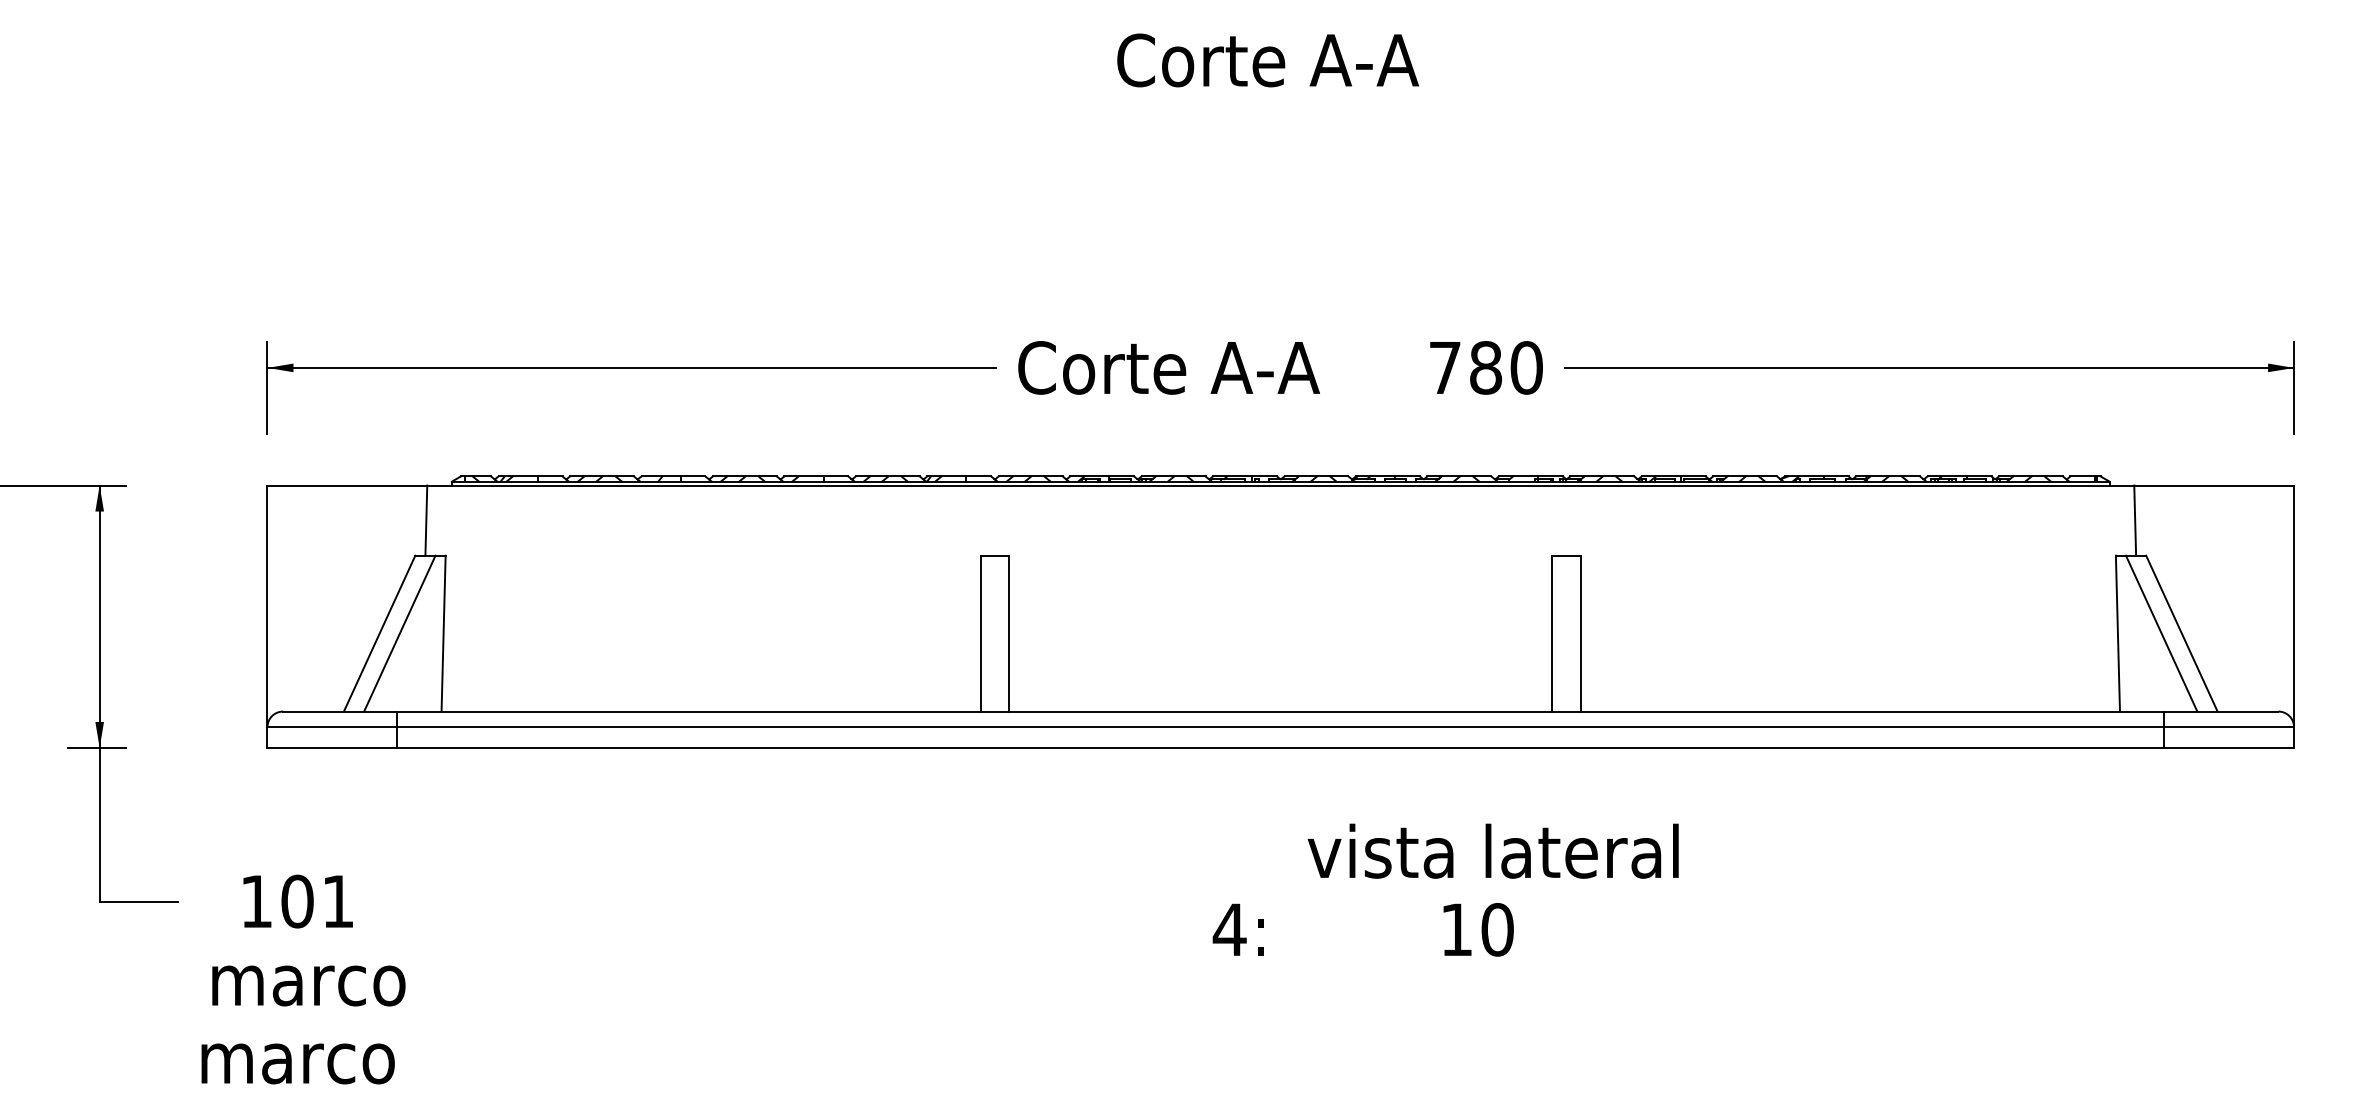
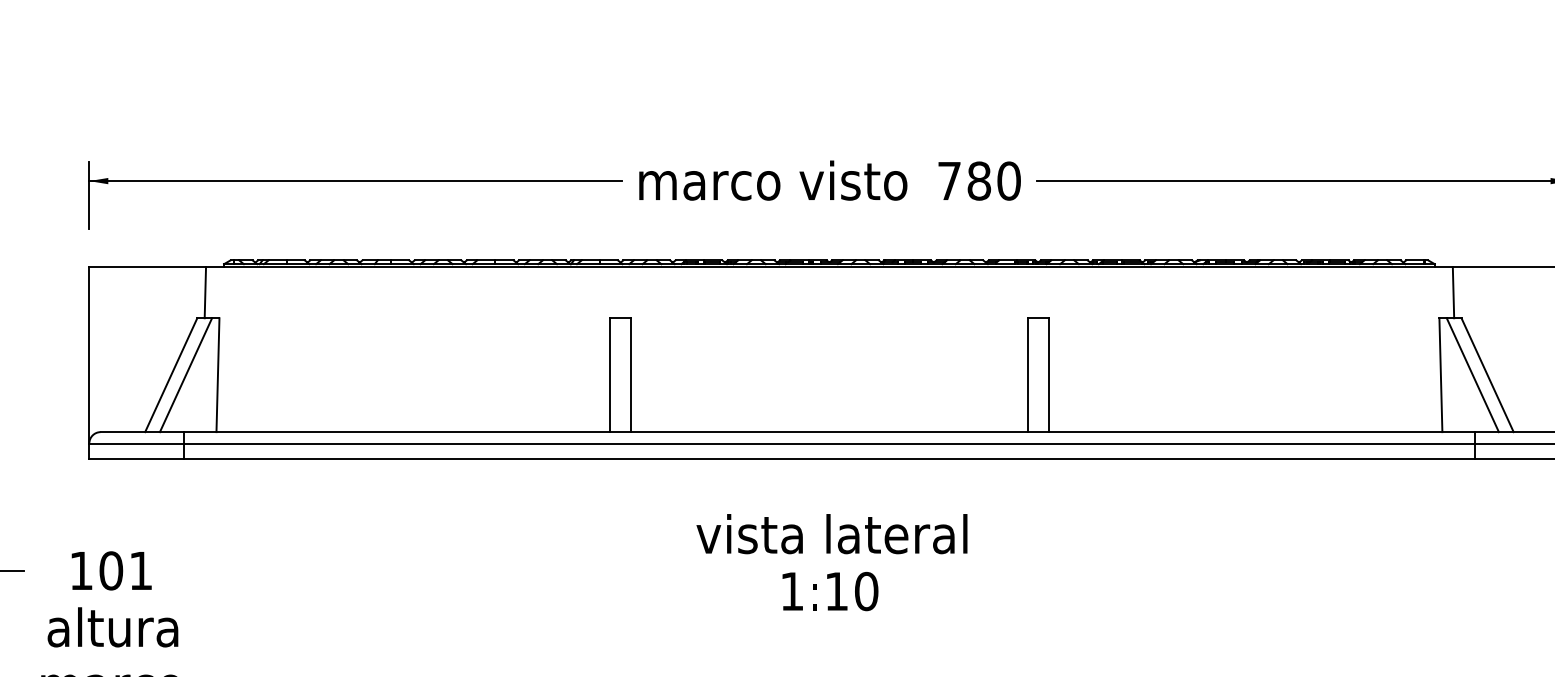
text: (1202, 366) -> (772, 180), Corte A-A -> marco visto
text: (1492, 850) -> (831, 533), moved
text: (1229, 929) -> (791, 591), 4 -> 1
text: (1478, 929) -> (852, 591), moved
text: (307, 978) -> (118, 627), marco -> altura

